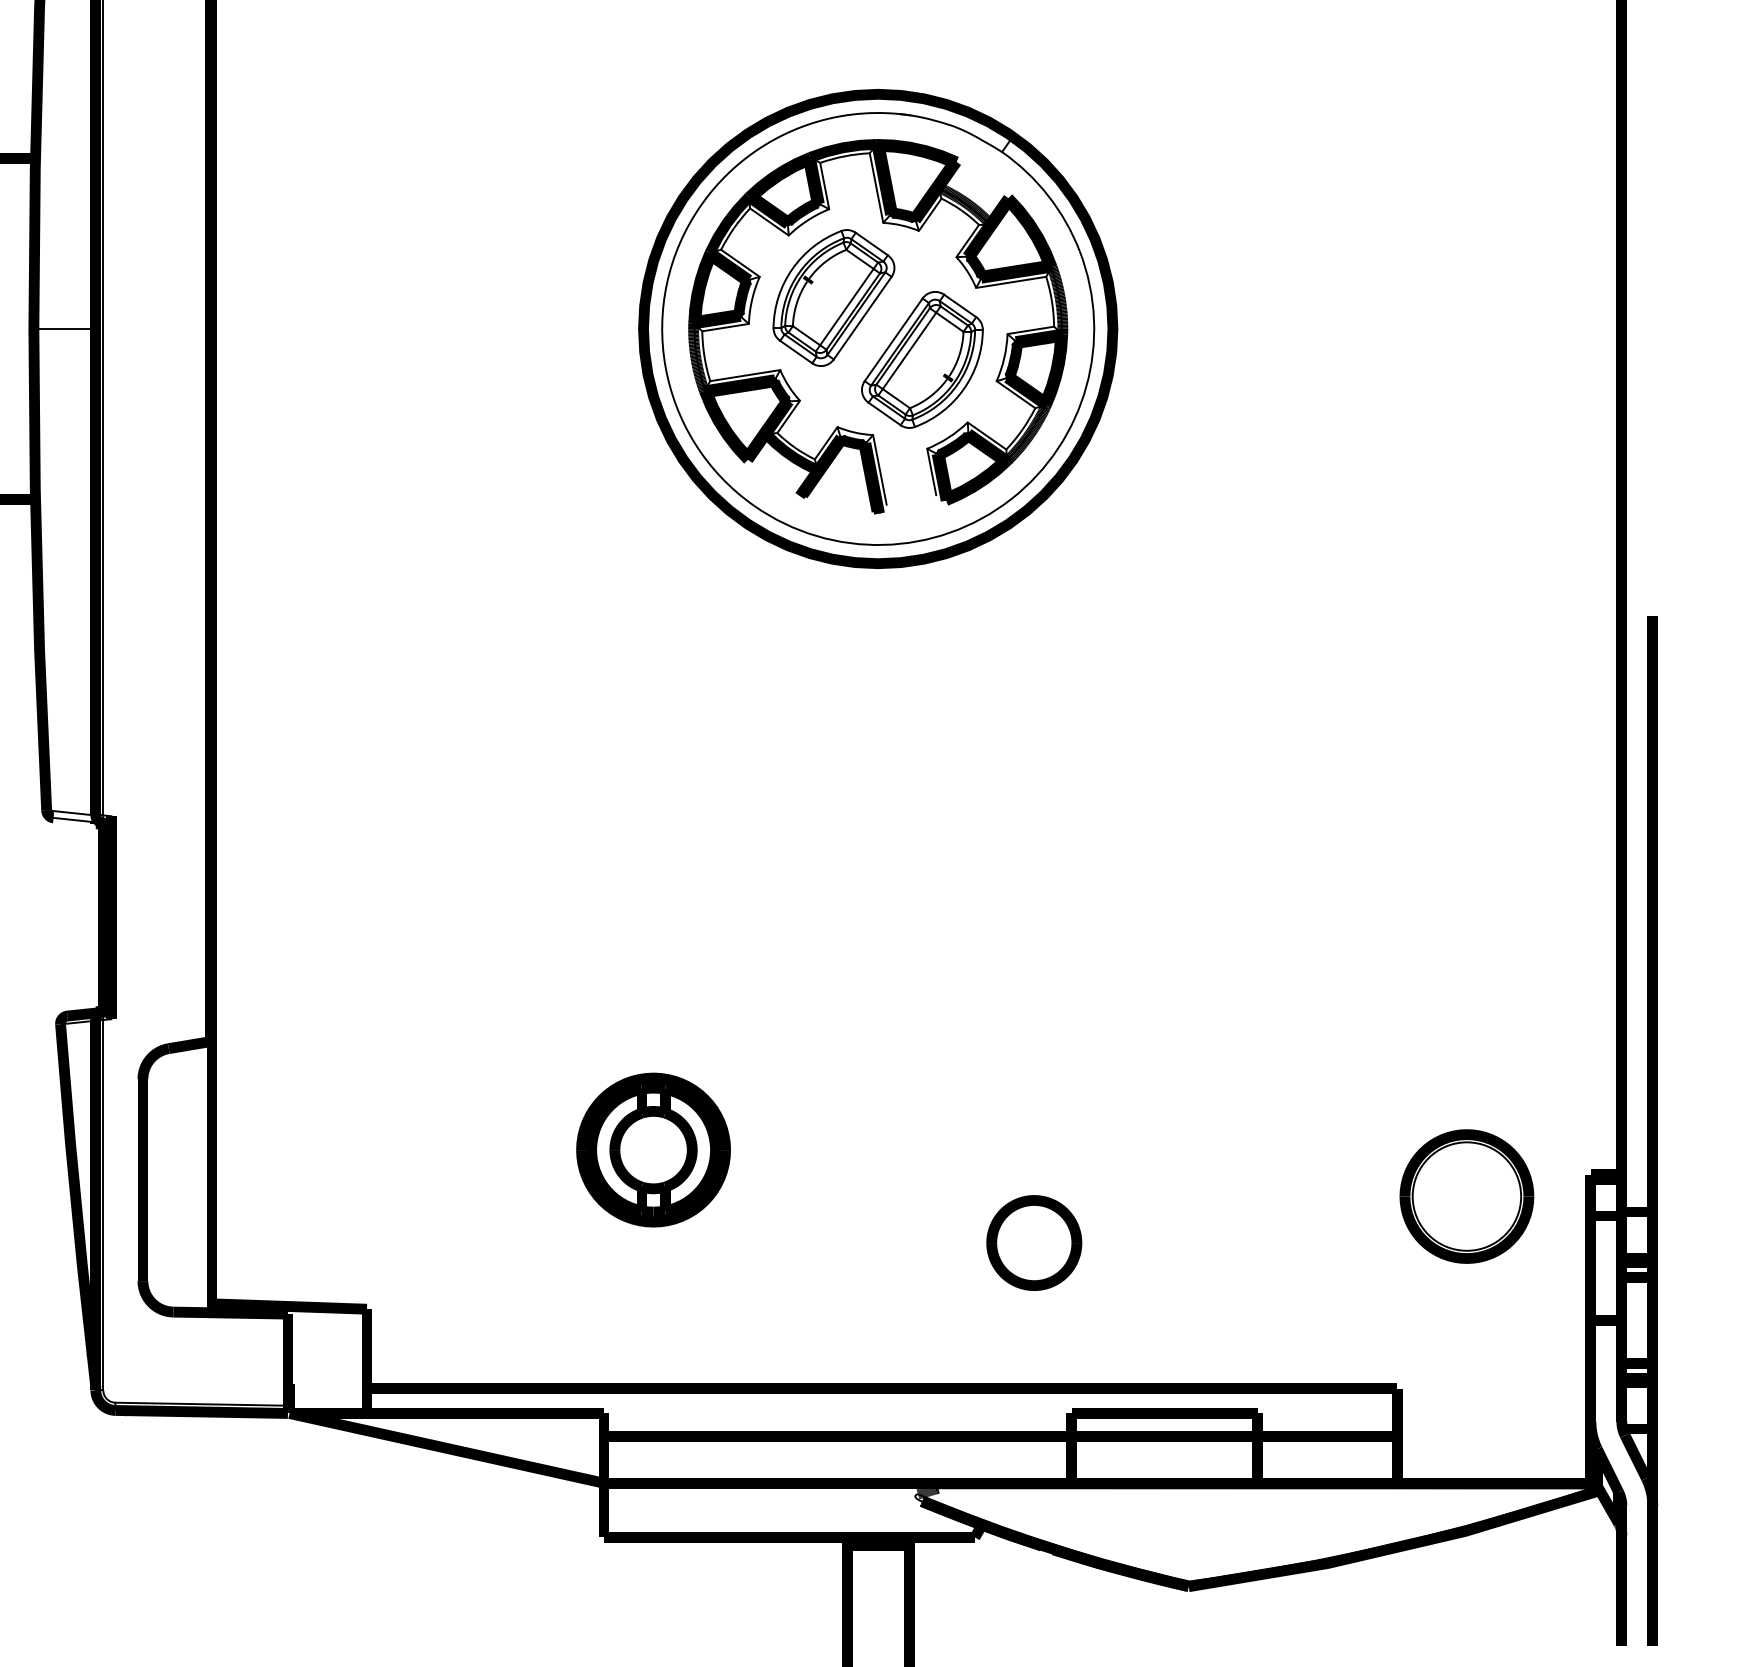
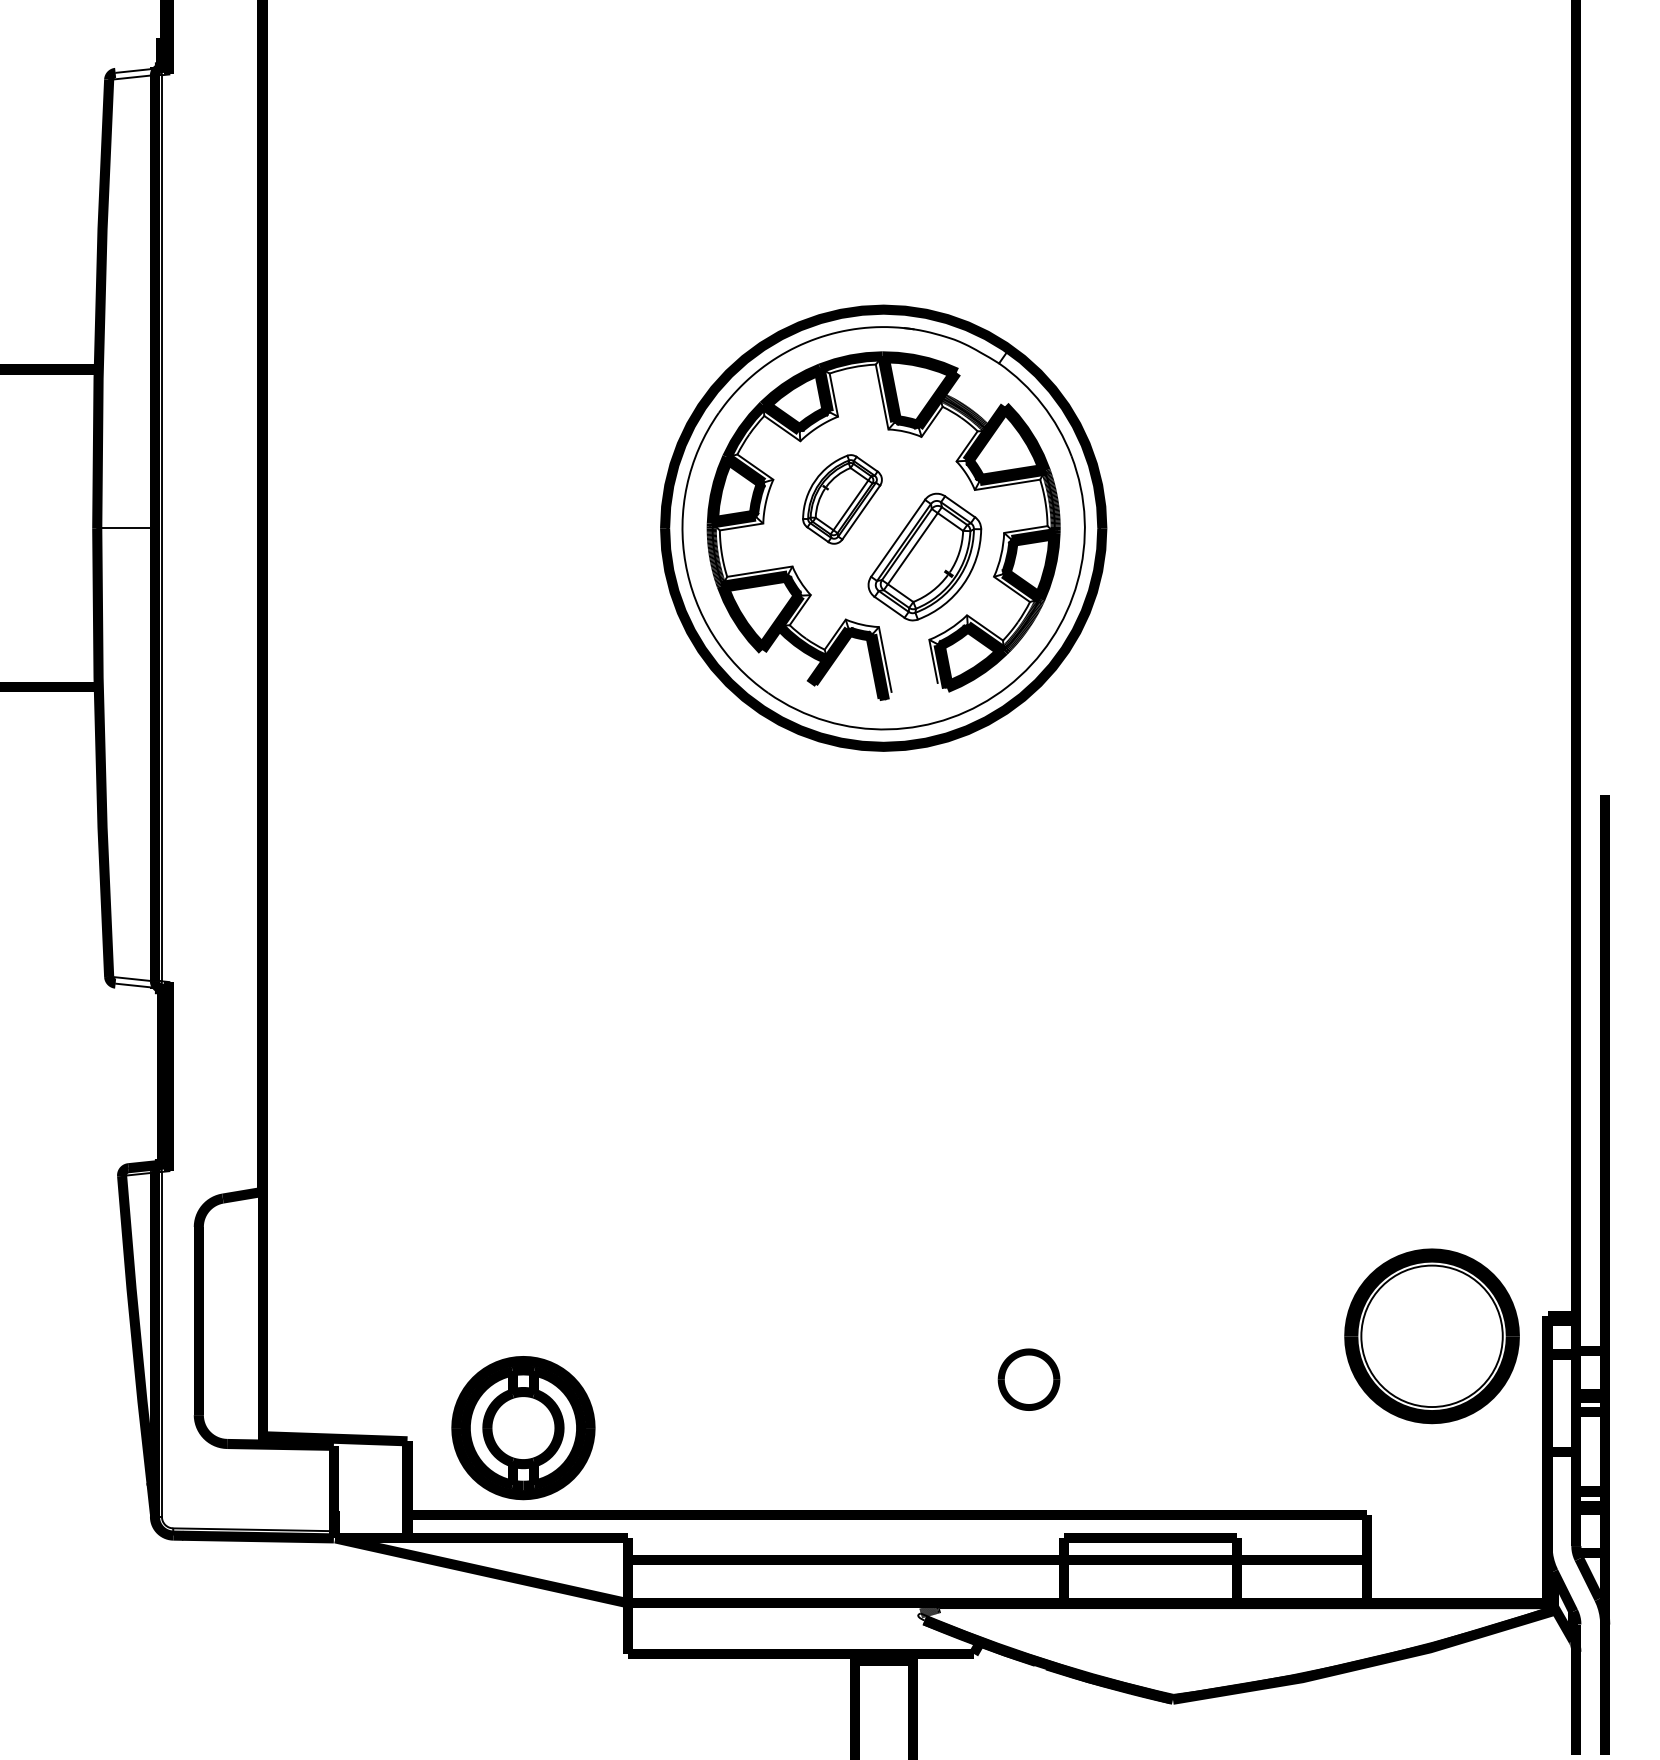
part: (833, 298) -> (842, 499), size x0.7
part: (653, 1150) -> (523, 1428), moved
part: (1466, 1196) -> (1431, 1336), size x1.4
part: (1033, 1242) -> (1028, 1379), size x0.7

